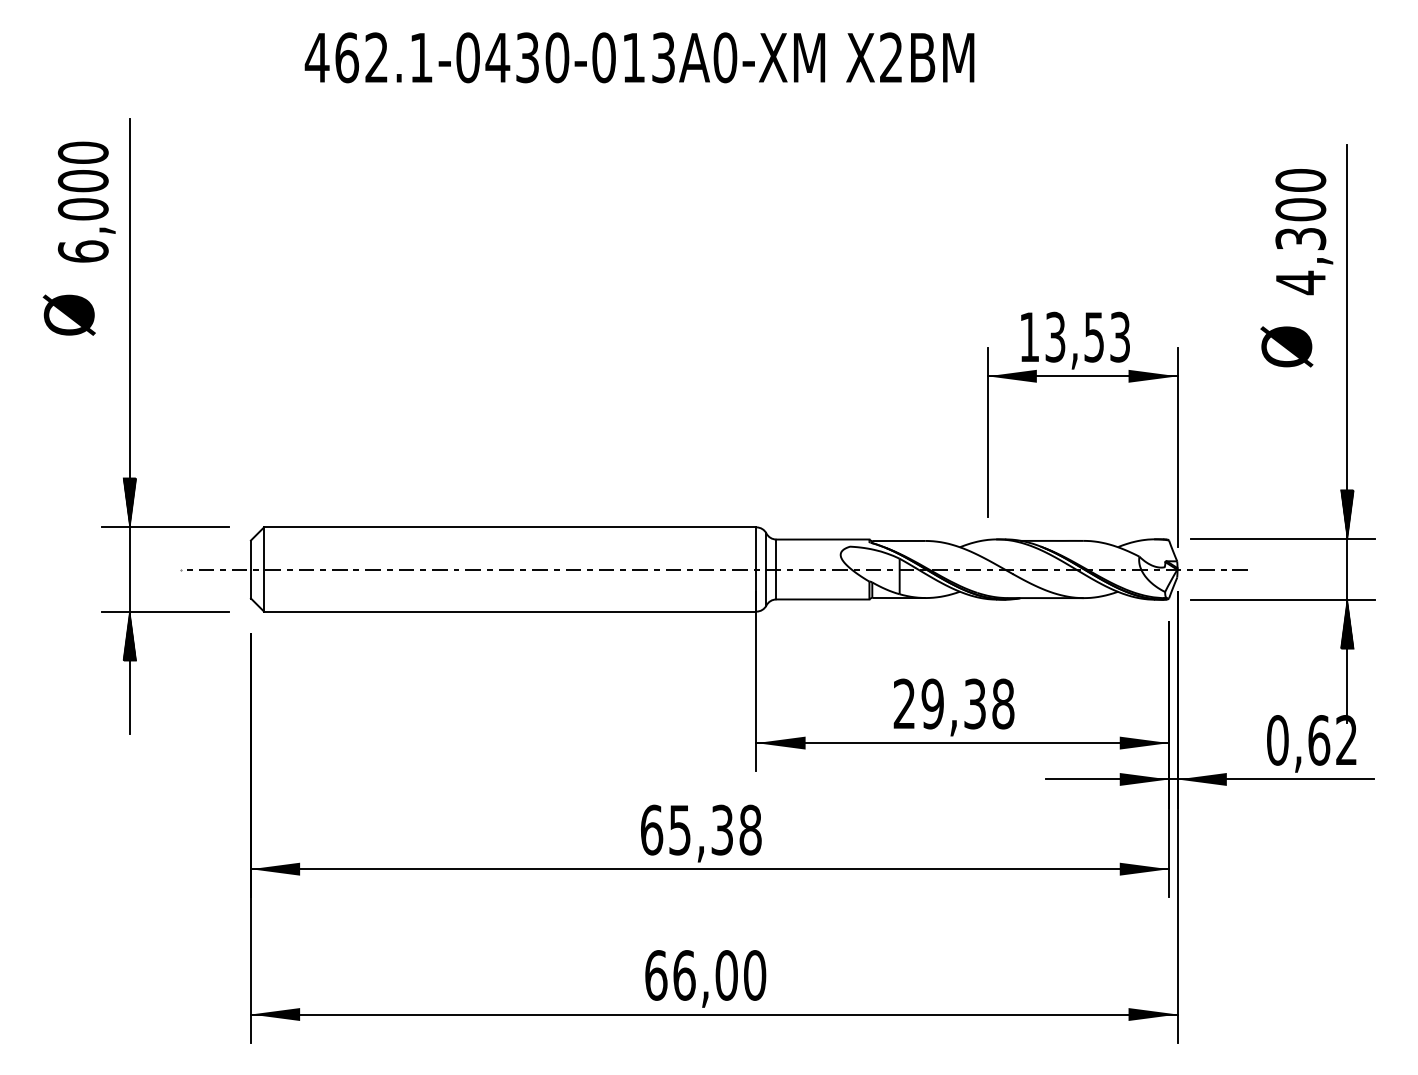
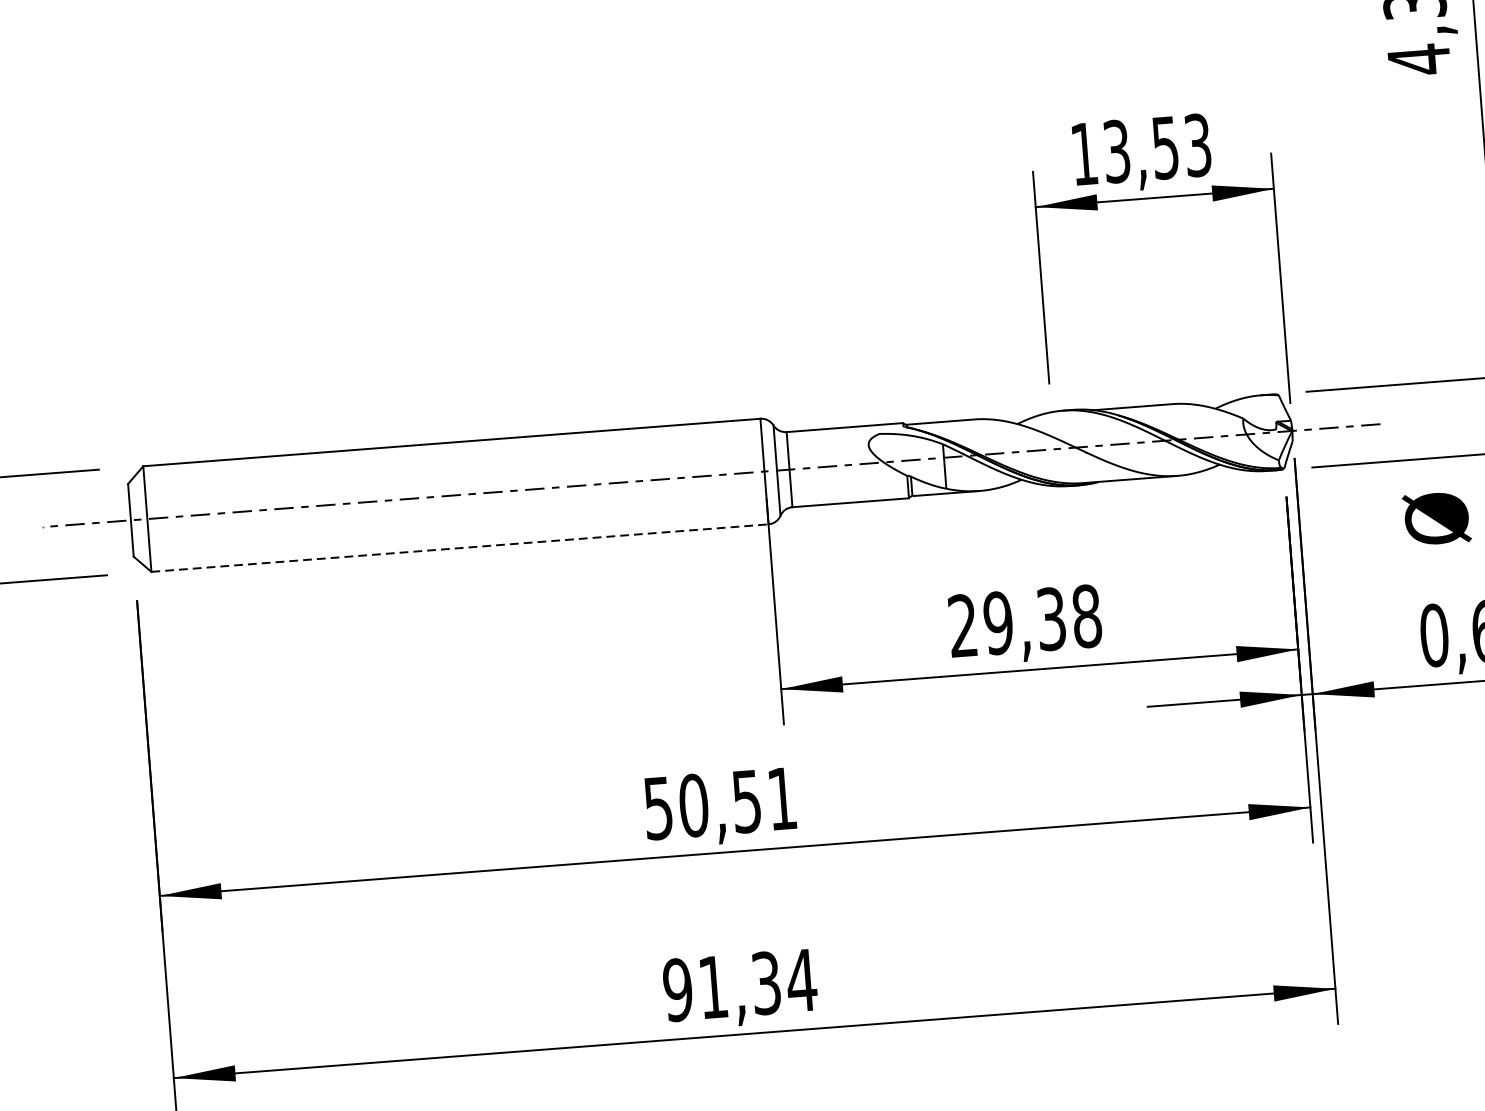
text: (1286, 346) -> (1436, 518), moved
line: (510, 611) -> (460, 547), solid -> dashed
text: (701, 829) -> (720, 802), 65,38 -> 50,51
text: (705, 975) -> (739, 985), 66,00 -> 91,34

